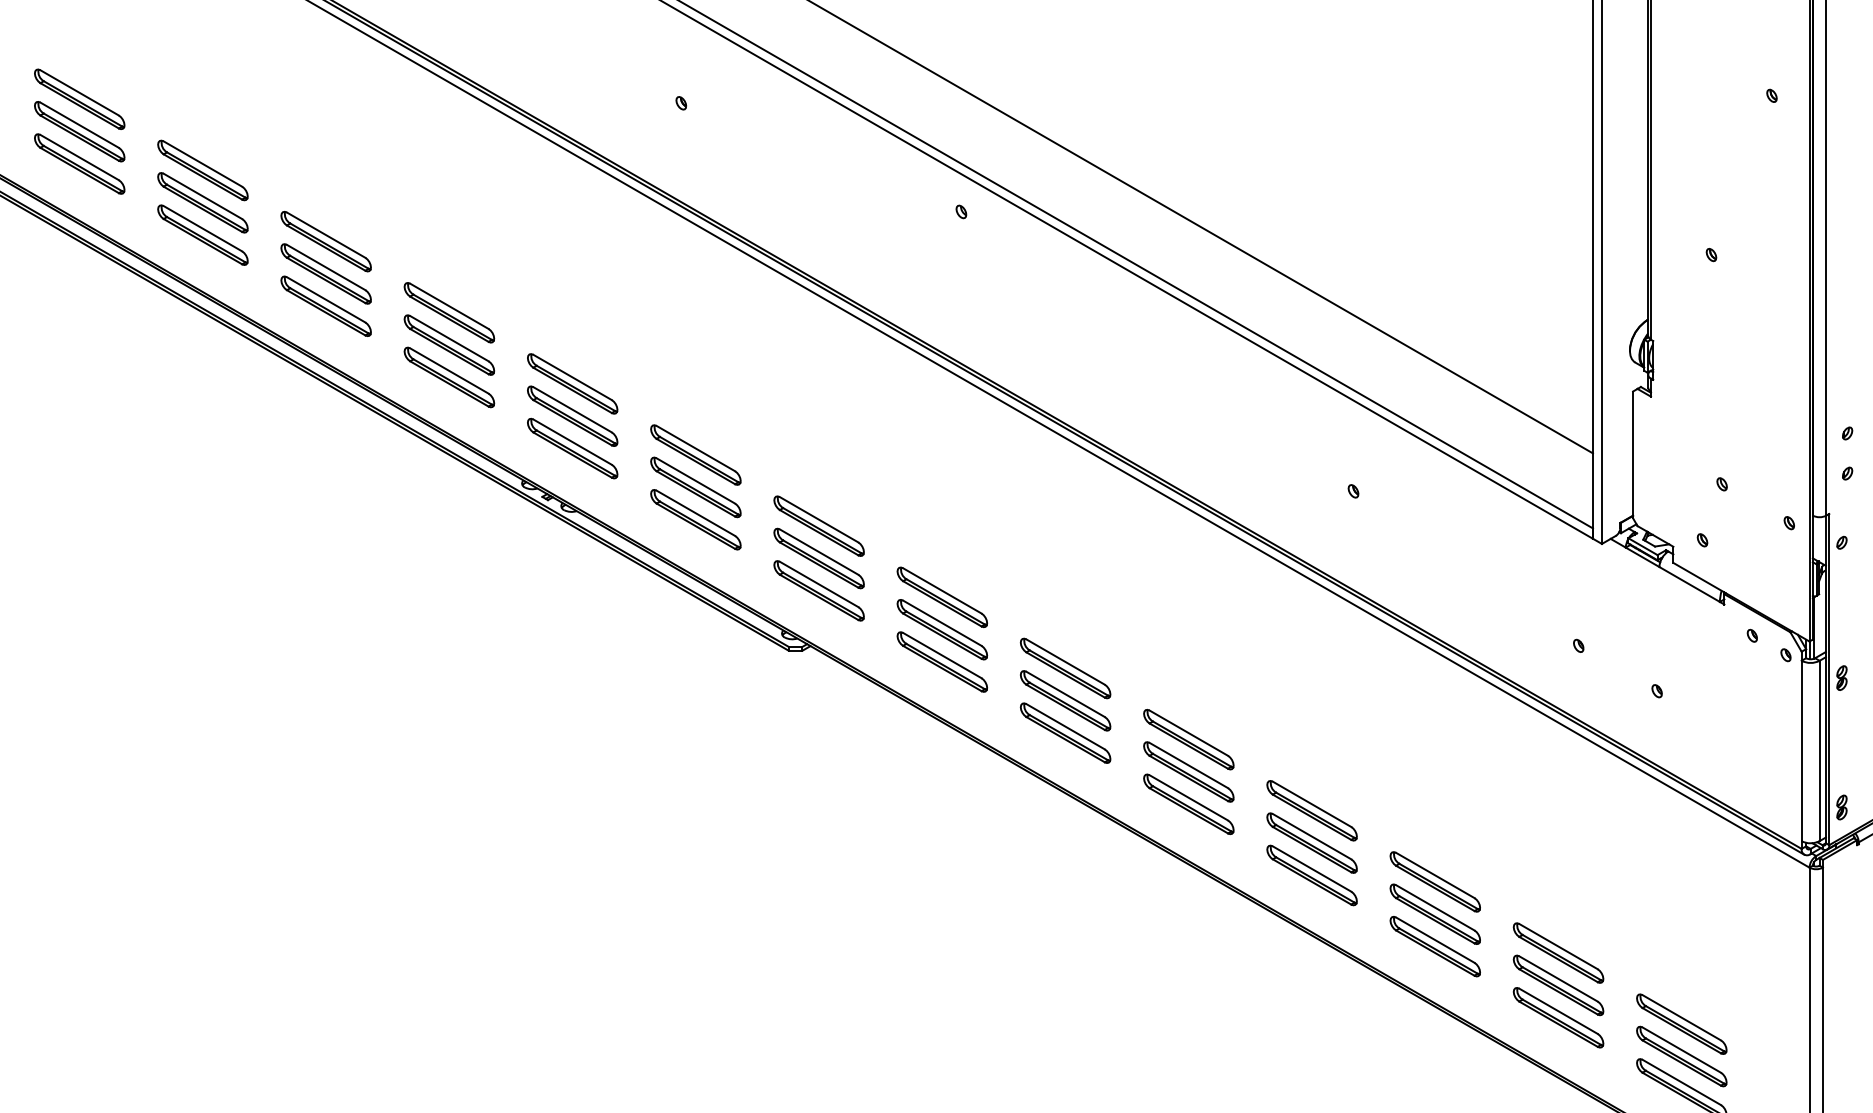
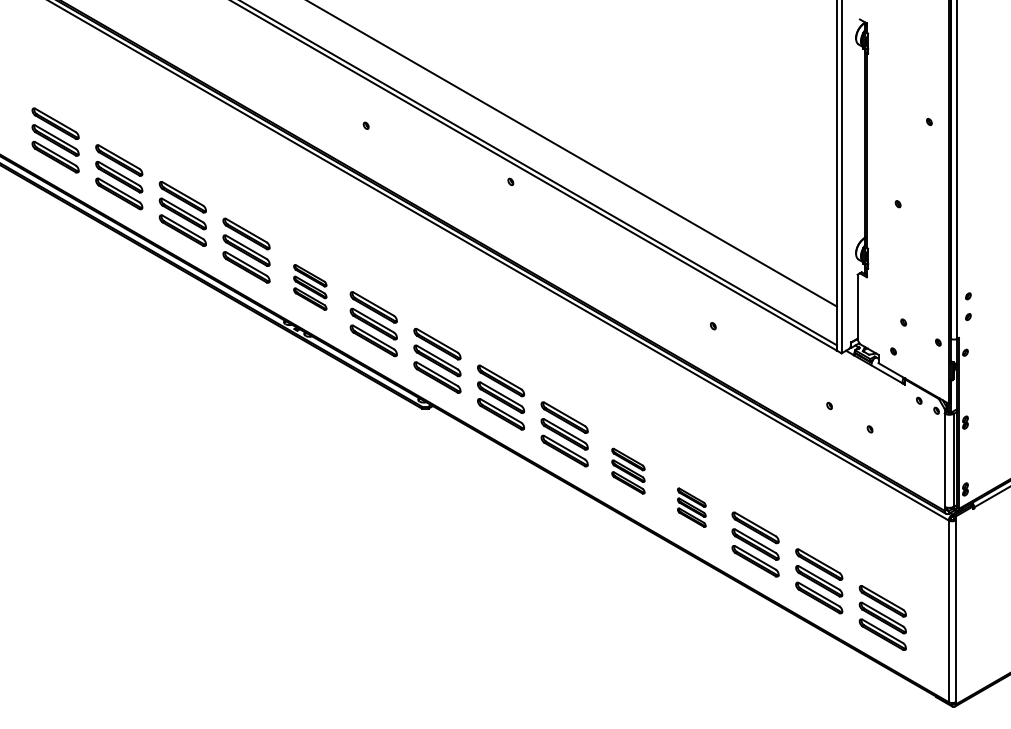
part: (573, 416) -> (310, 287), size x0.7
part: (1189, 772) -> (628, 471), size x0.7
part: (1311, 842) -> (691, 507), size x0.6

